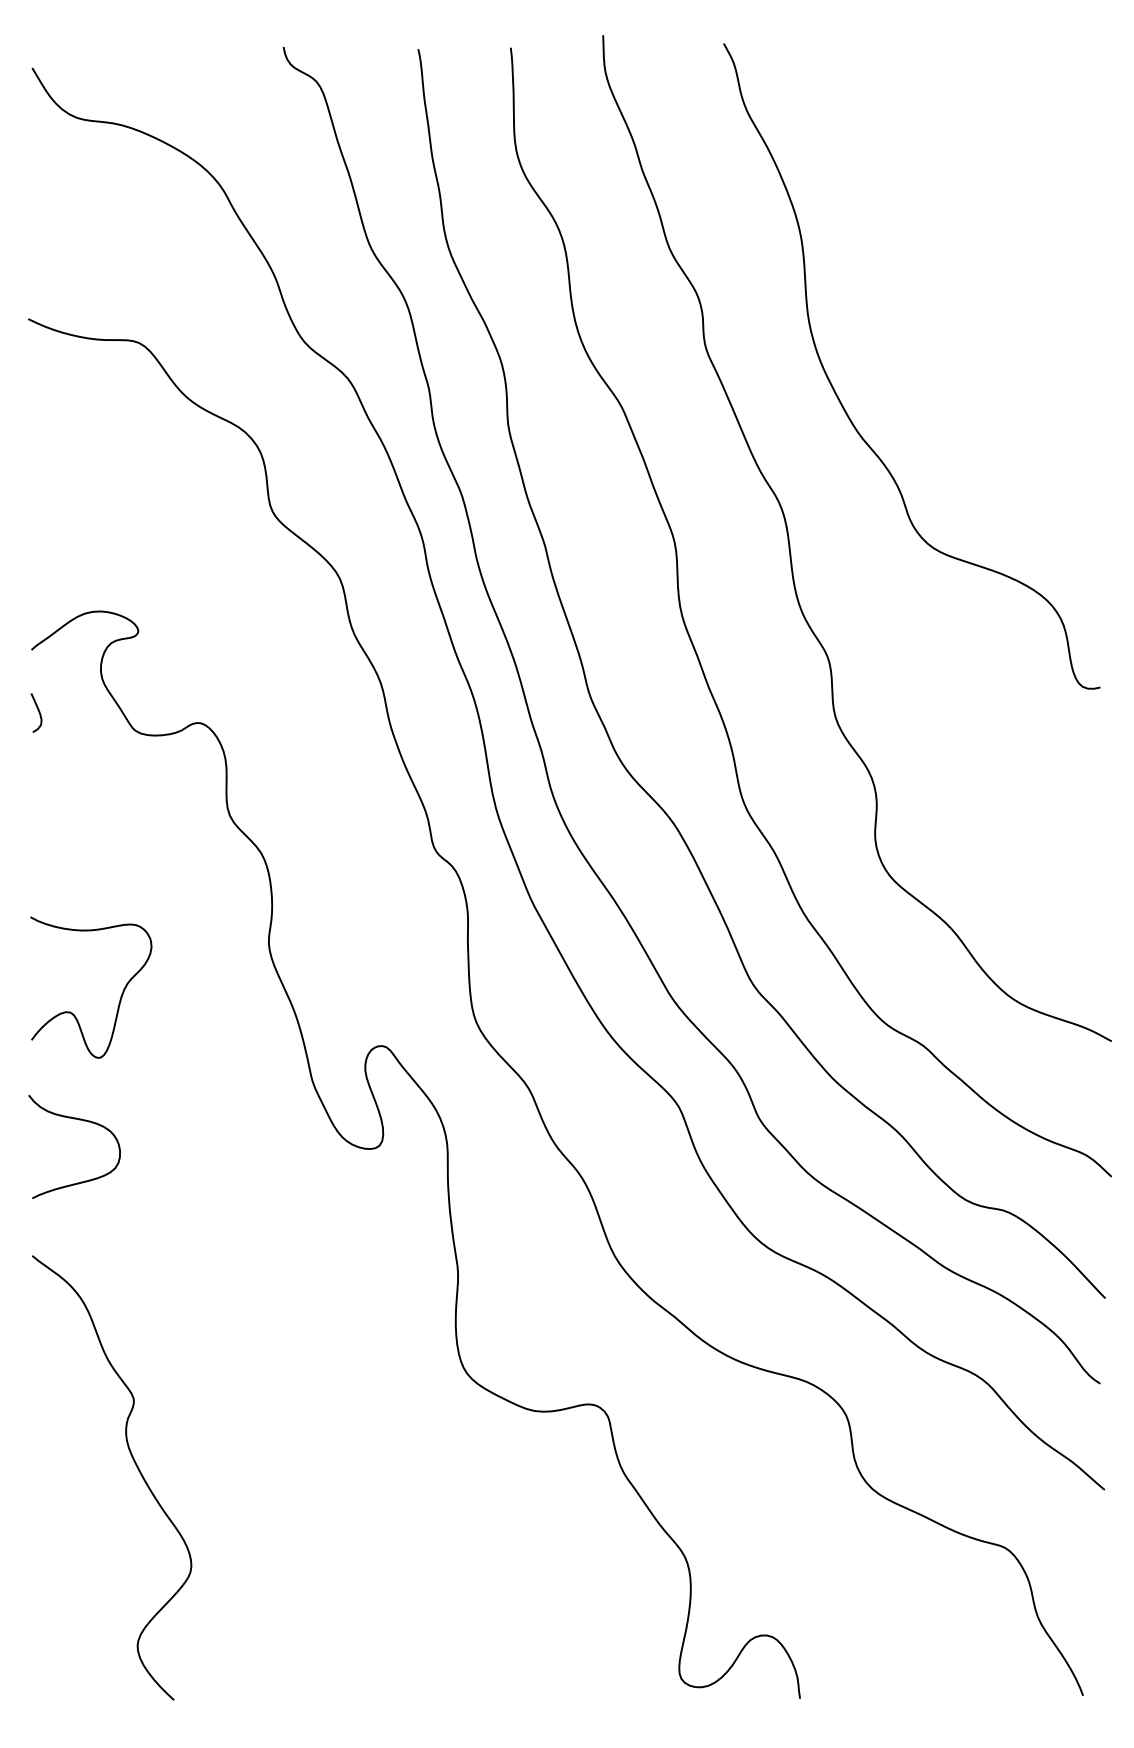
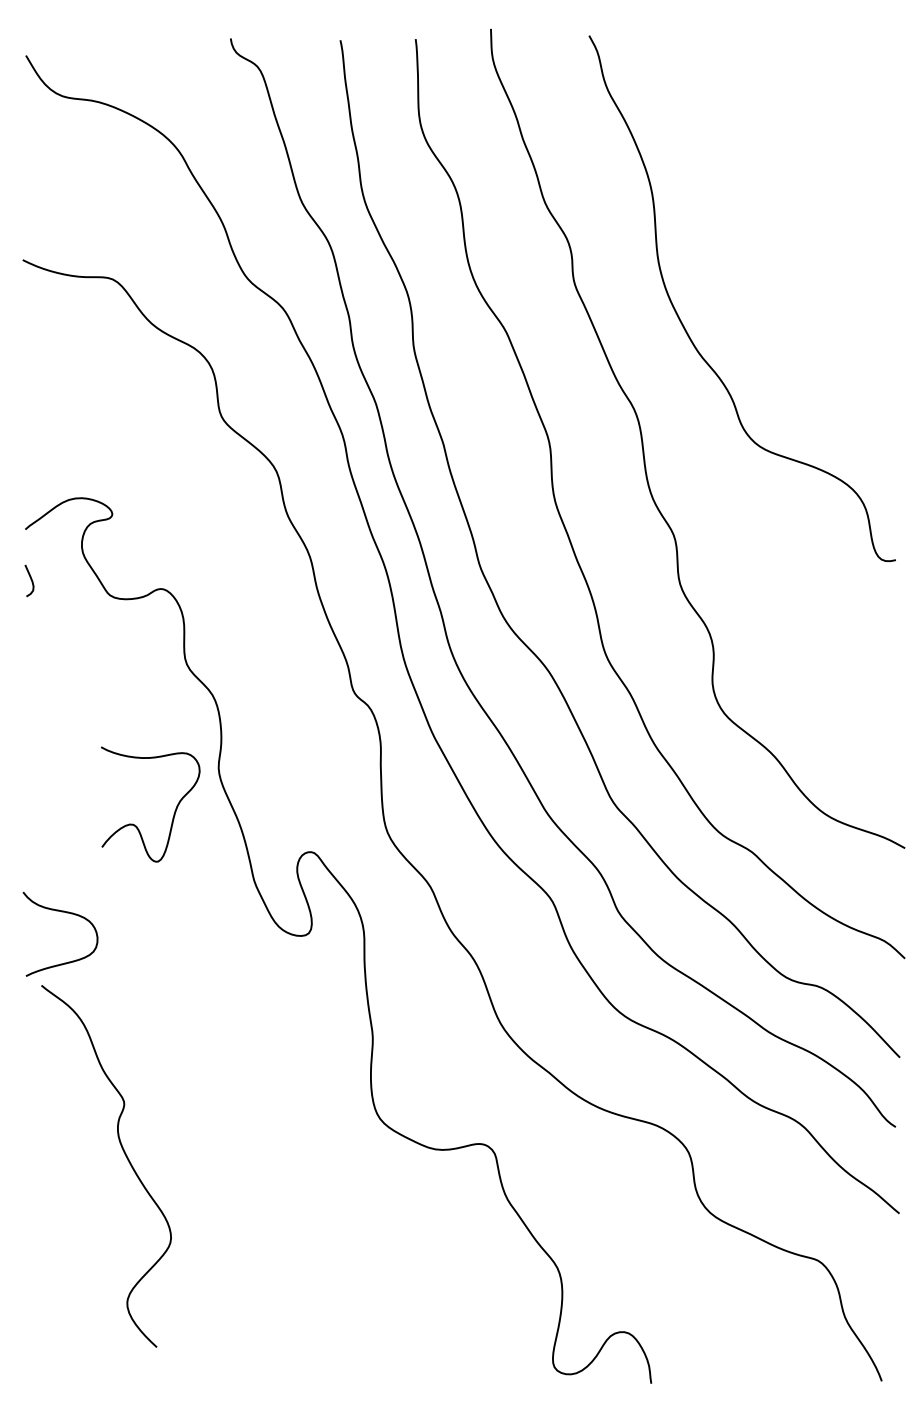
curve: (120, 996) -> (174, 811), moved
curve: (135, 1465) -> (125, 1156), moved

